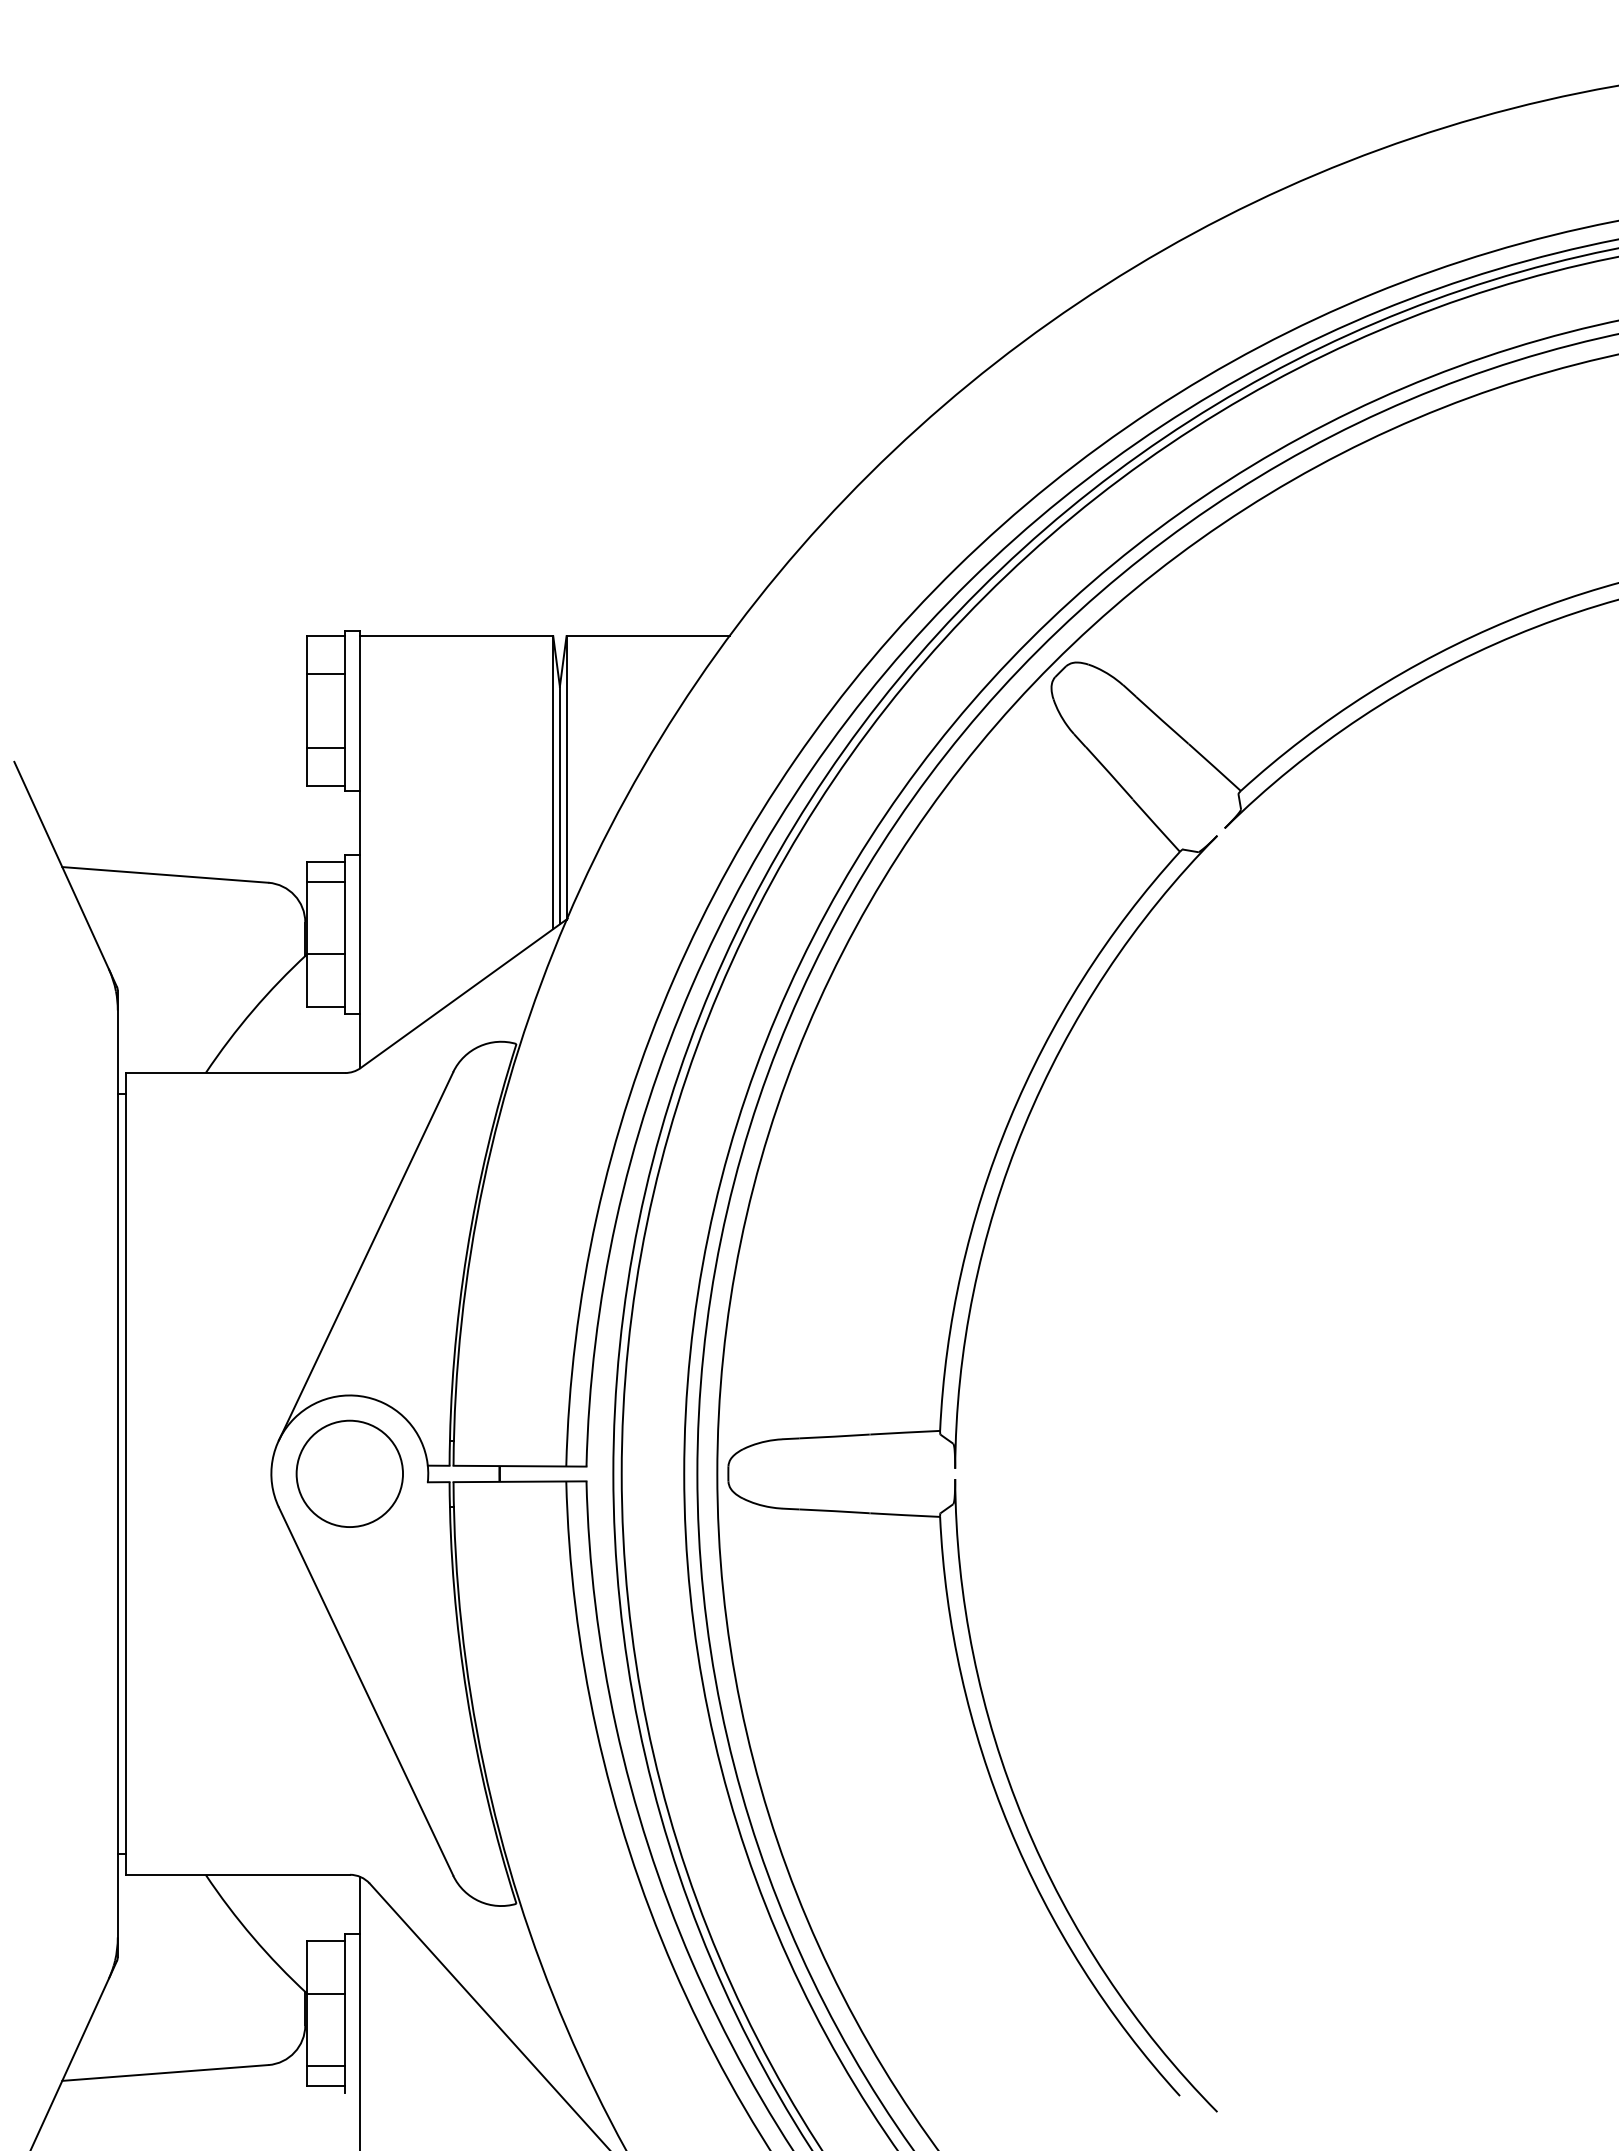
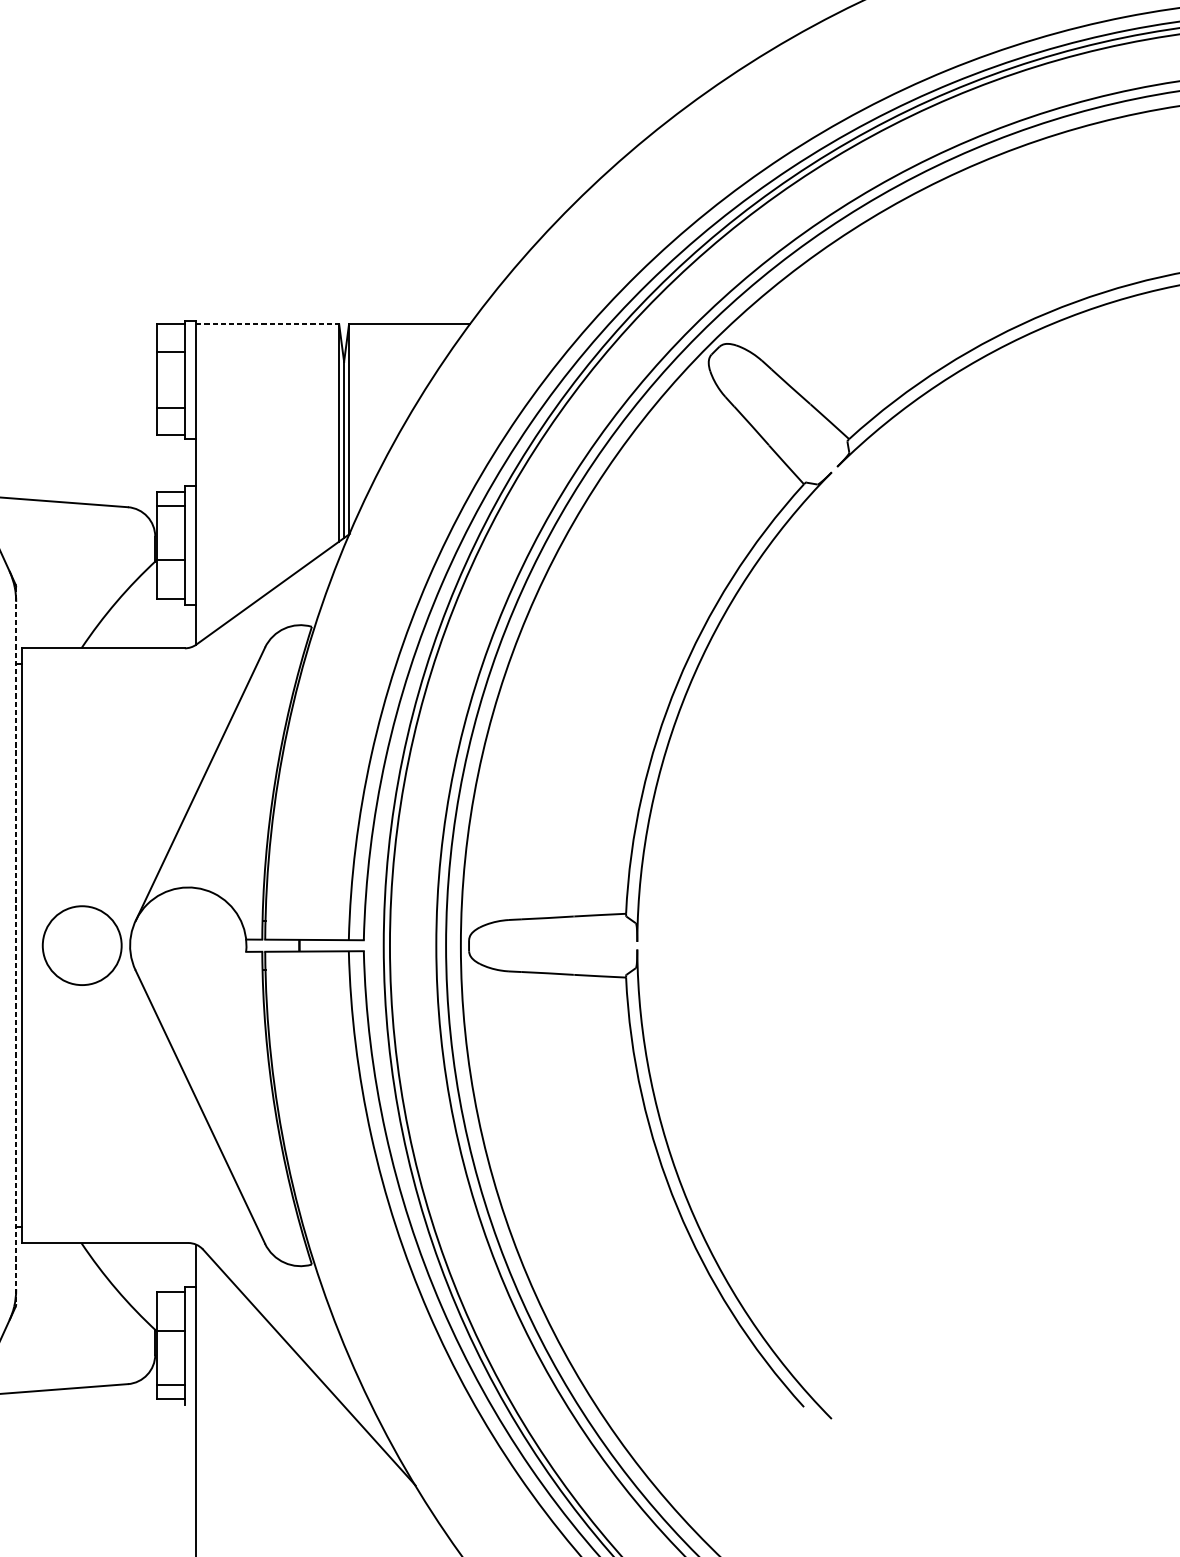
line: (457, 636) -> (268, 324), solid -> dashed
circle: (349, 1473) -> (81, 945), moved
line: (117, 1474) -> (15, 946), solid -> dashed

